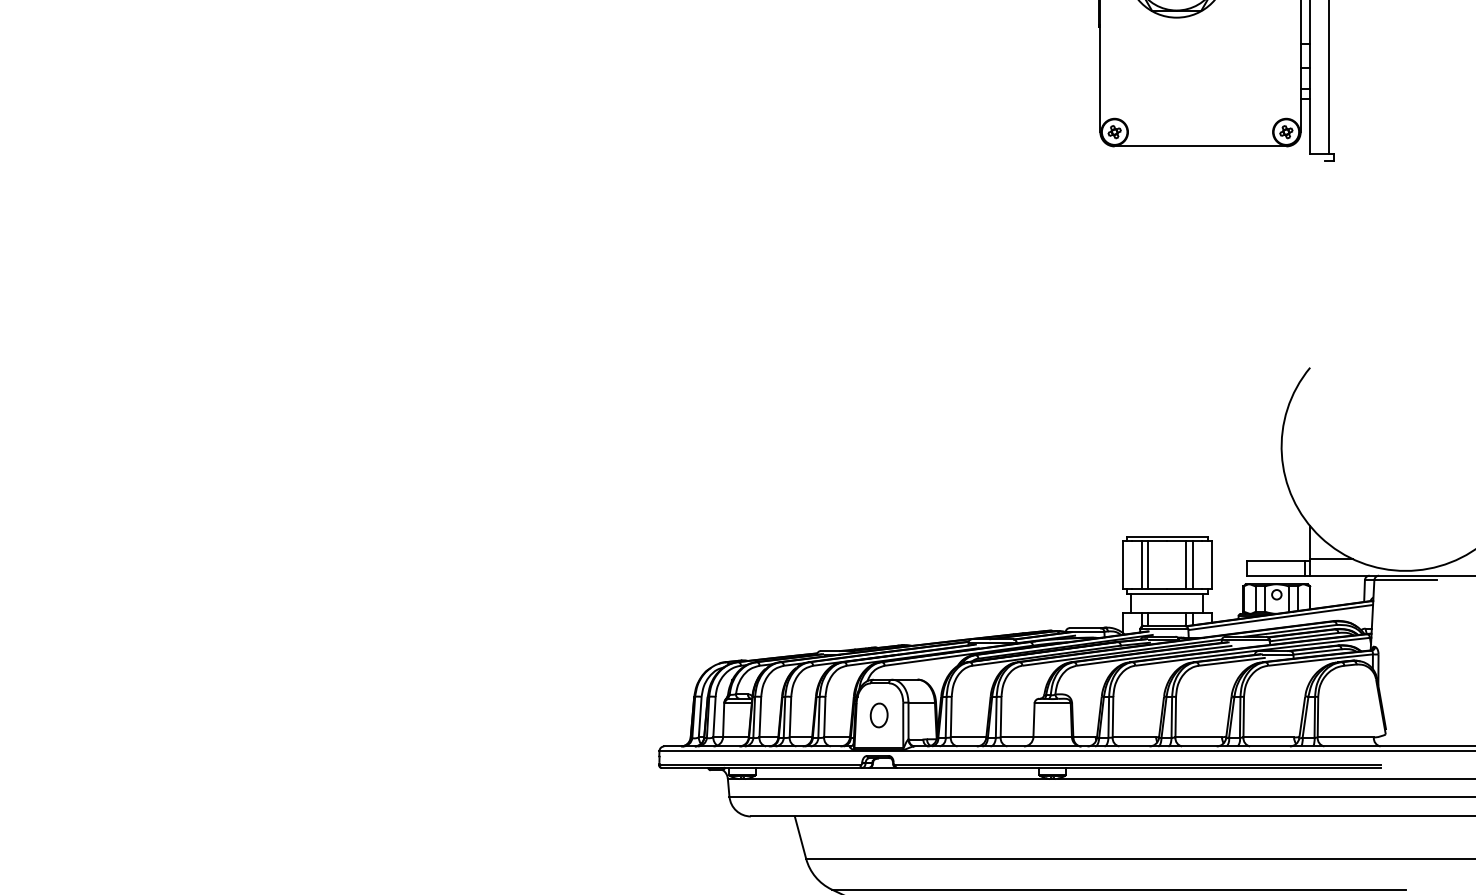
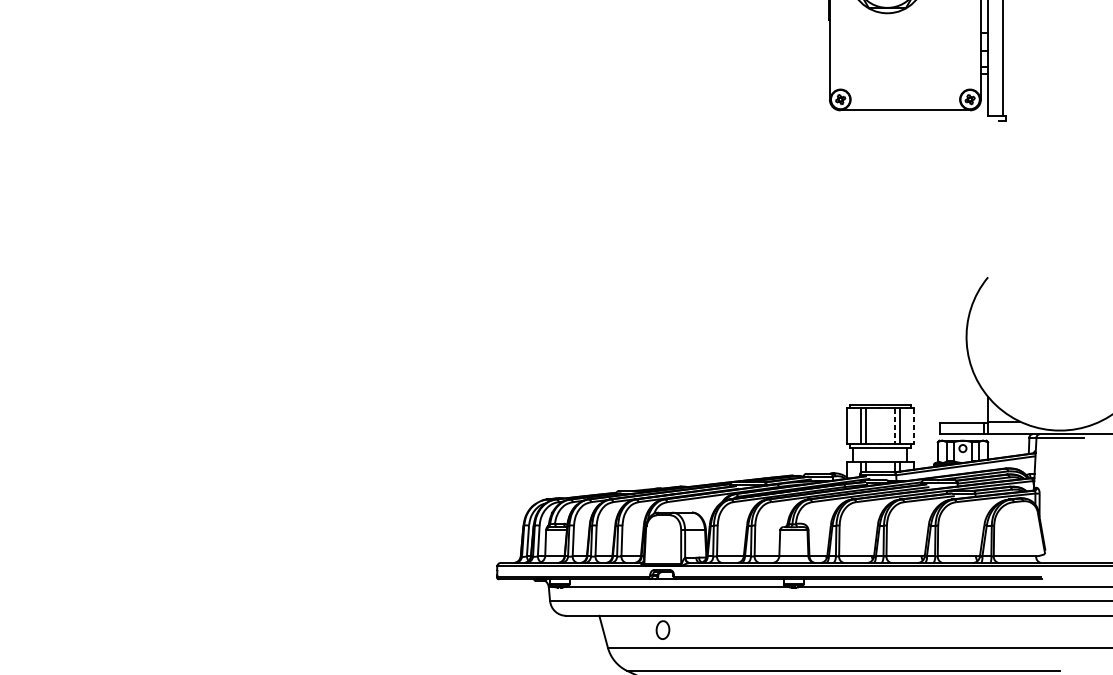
line: (1186, 565) -> (894, 426), solid -> dashed
line: (1211, 565) -> (913, 426), solid -> dashed
part: (878, 715) -> (662, 630), moved

